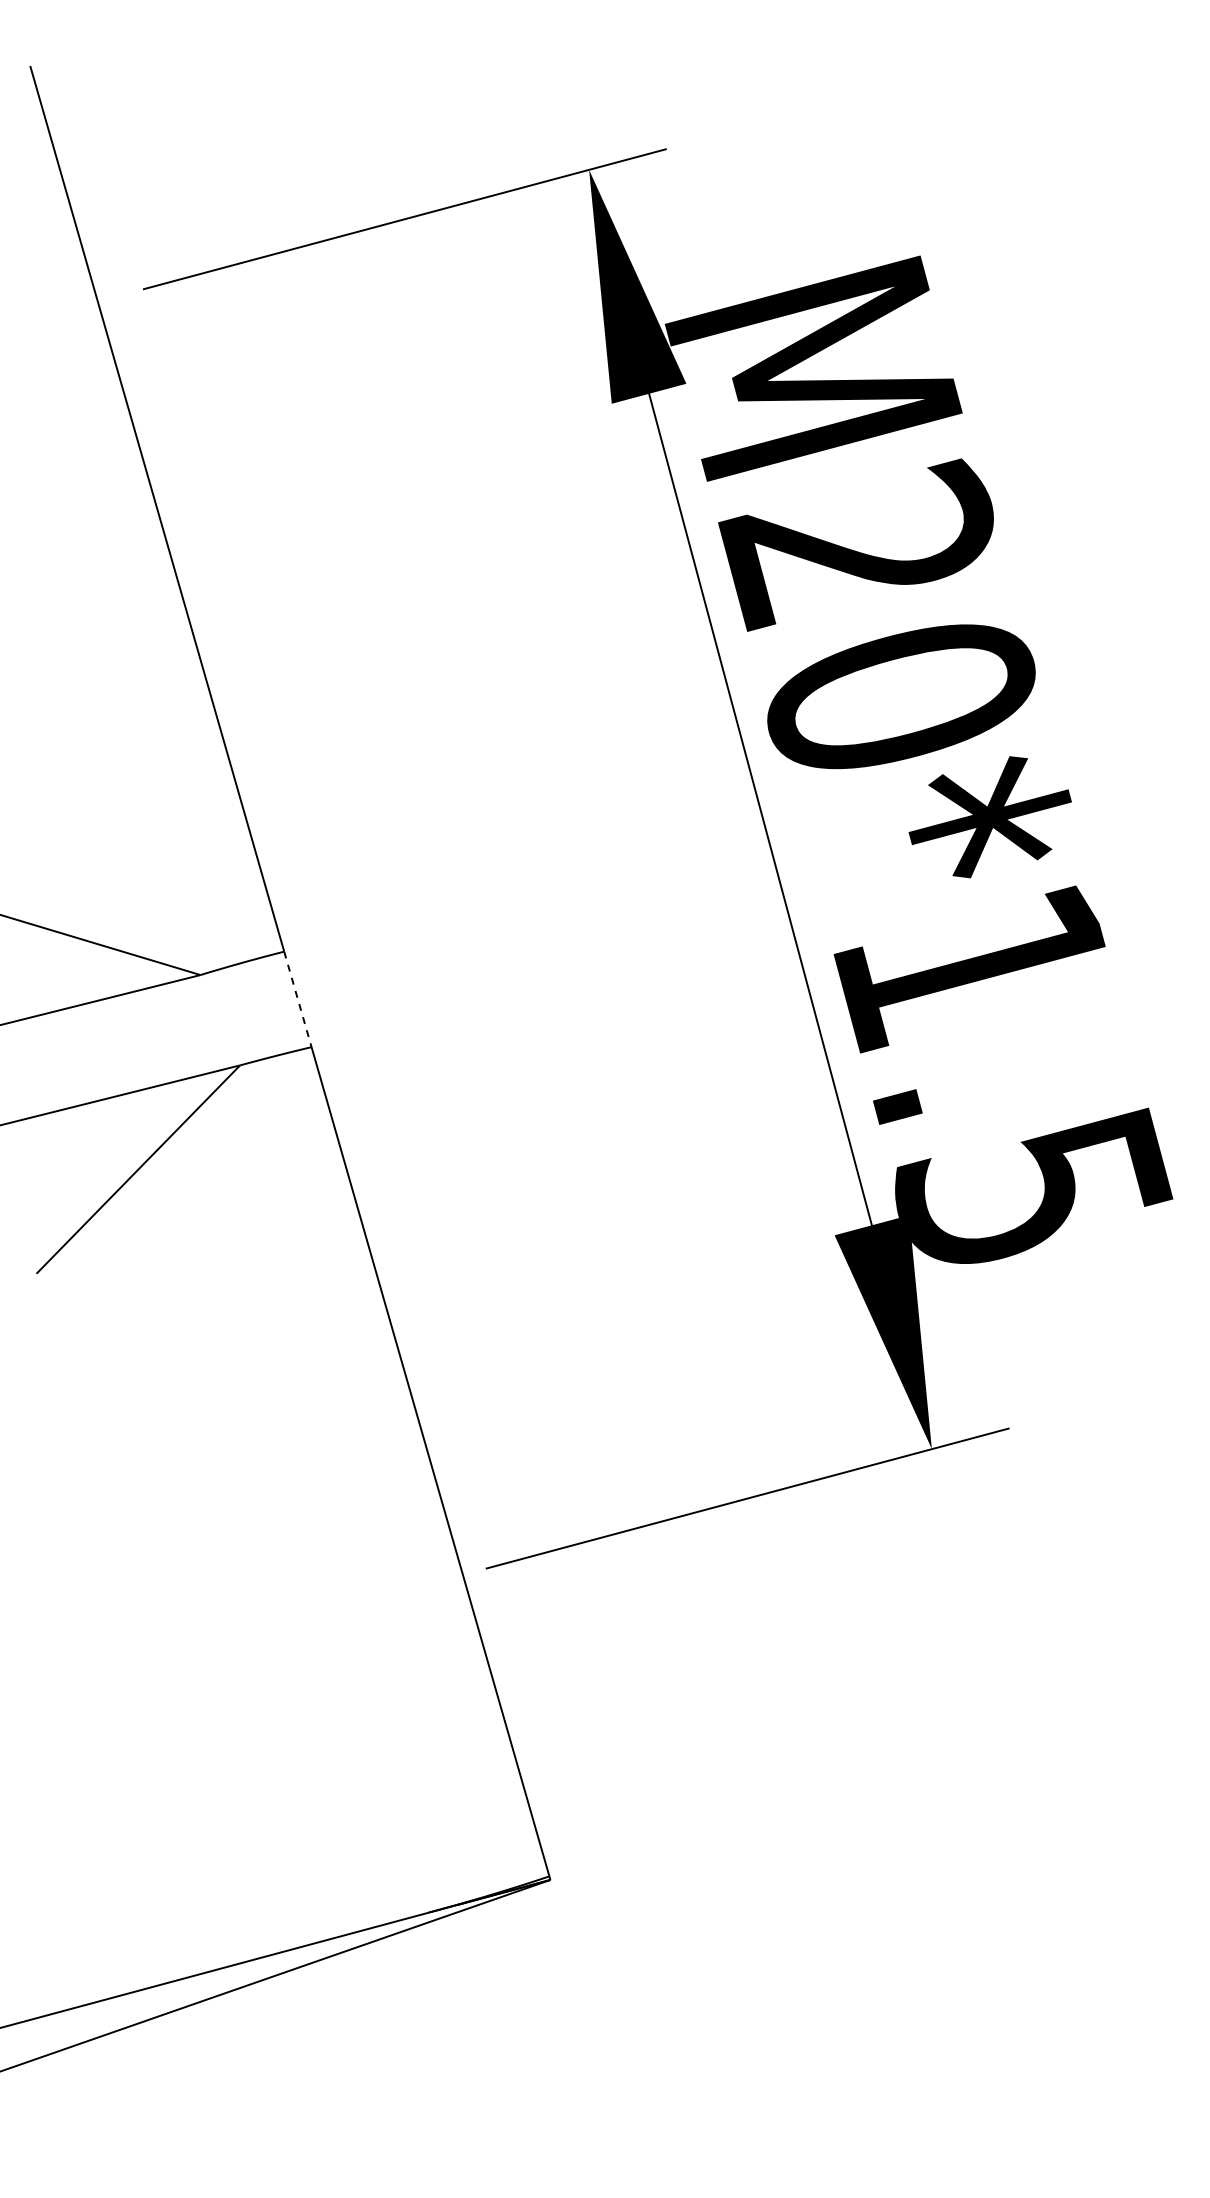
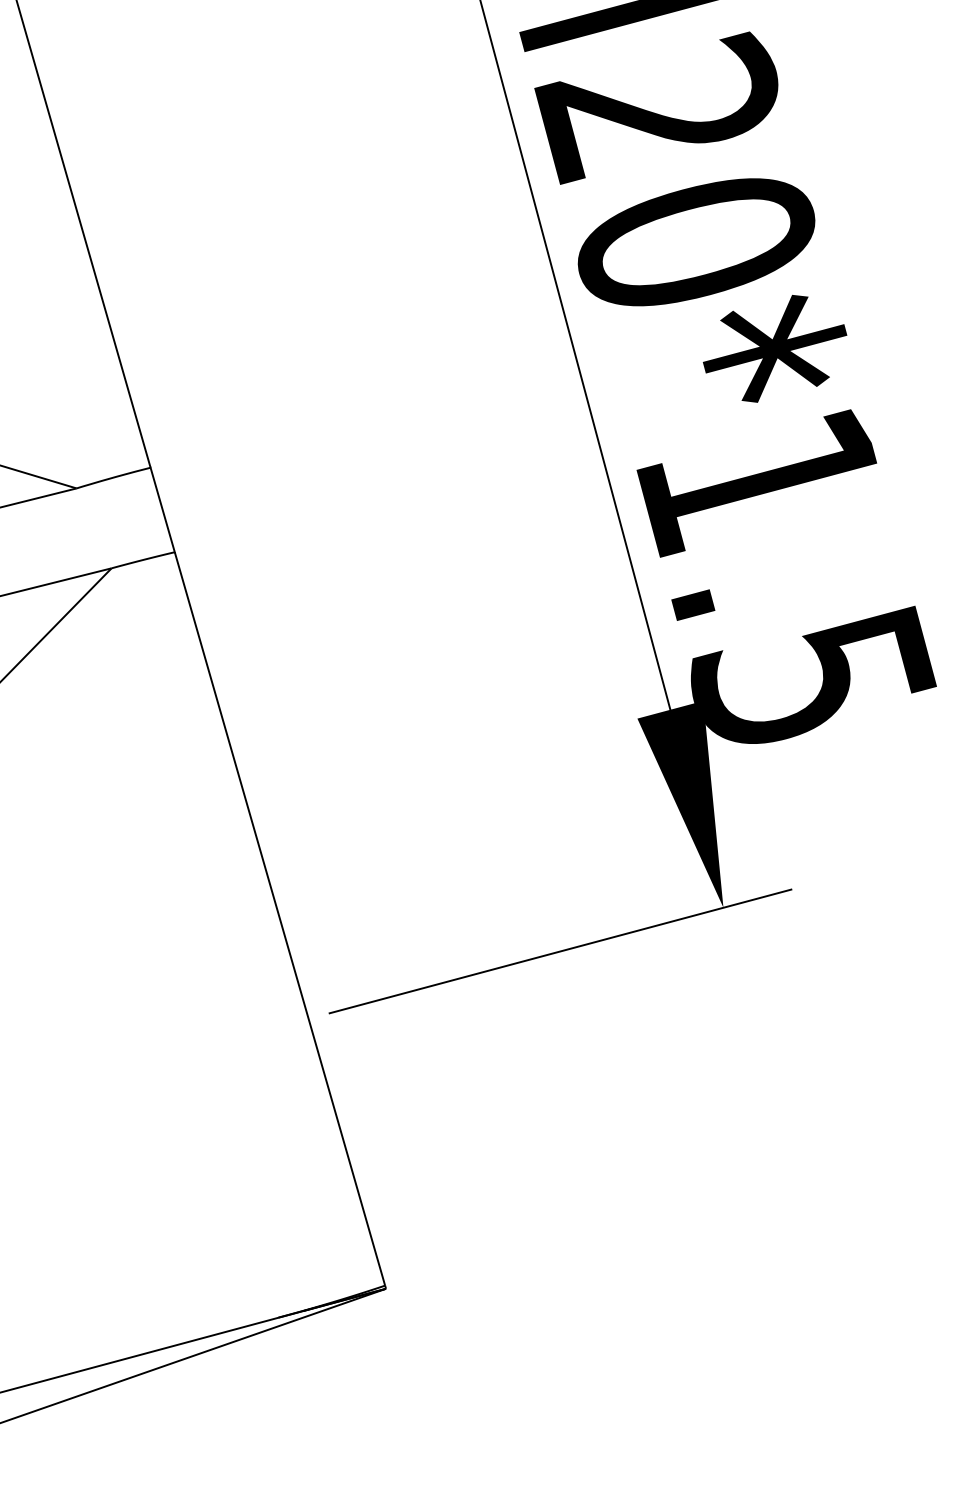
line: (297, 999) -> (162, 510), dashed -> solid

